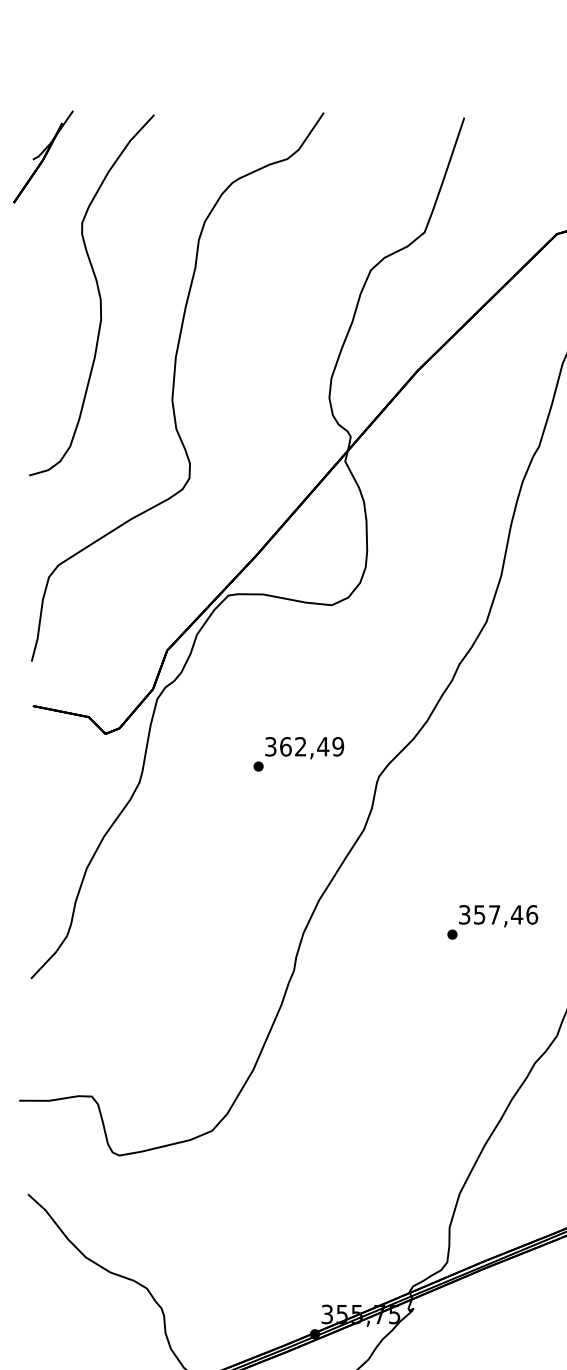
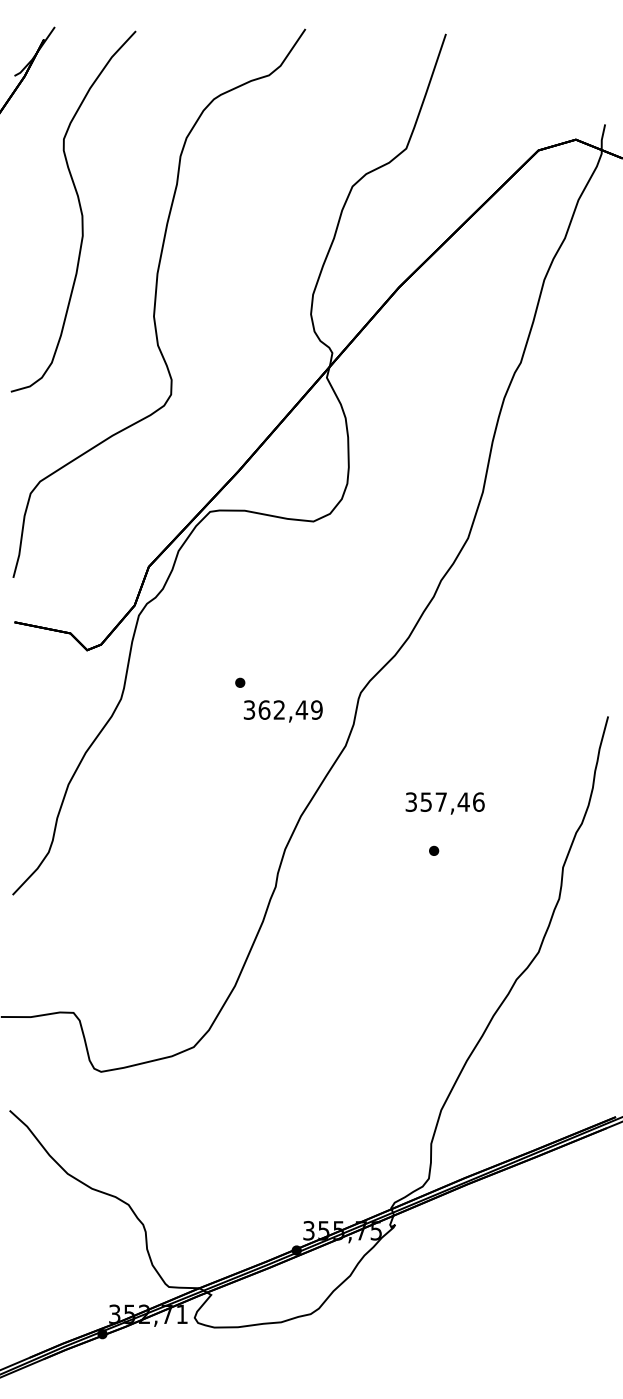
text: (303, 748) -> (282, 711), moved
text: (497, 916) -> (444, 803), moved

